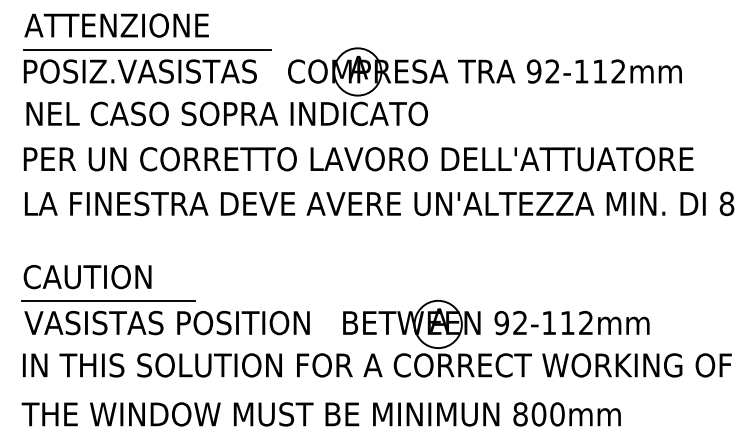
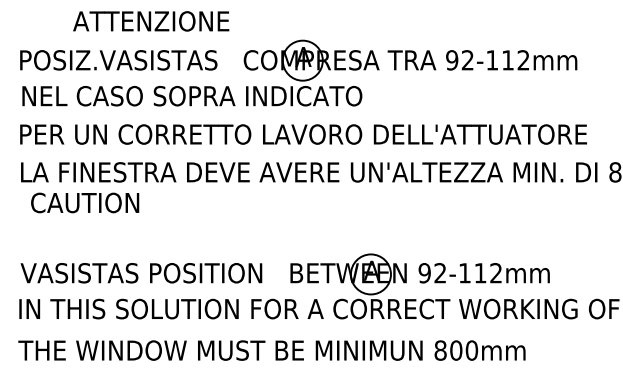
text: (116, 25) -> (151, 21), moved
line: (147, 49) -> (124, 41), removed
text: (87, 277) -> (85, 203), moved
line: (108, 300) -> (91, 254), removed

